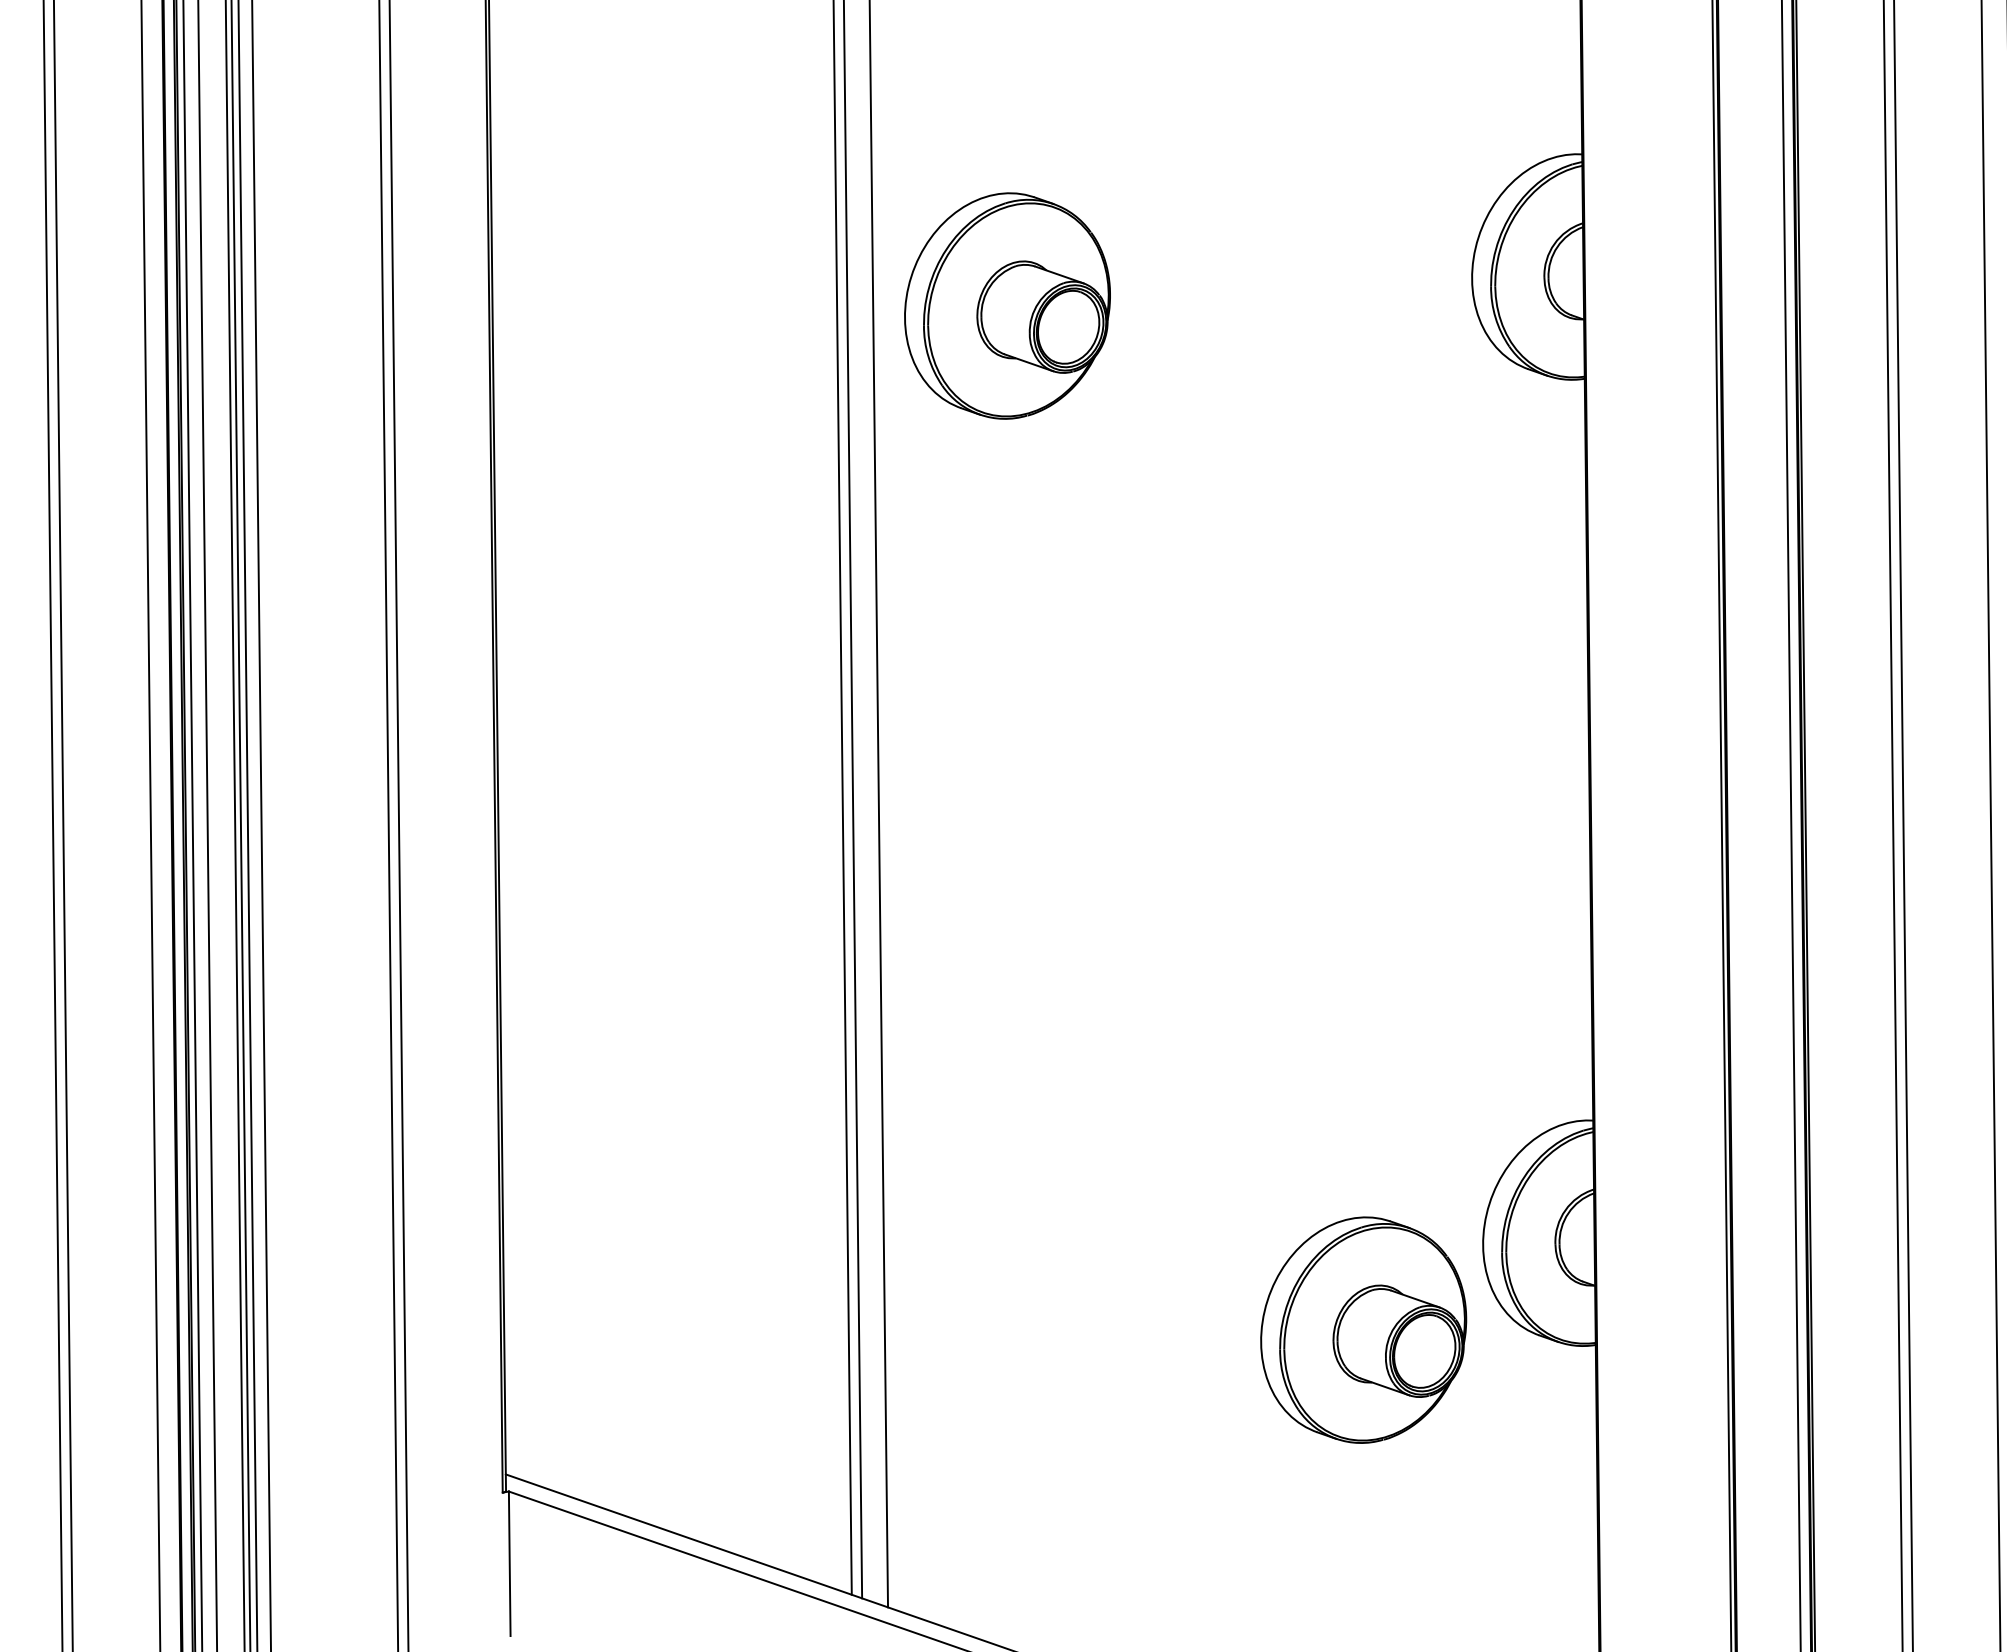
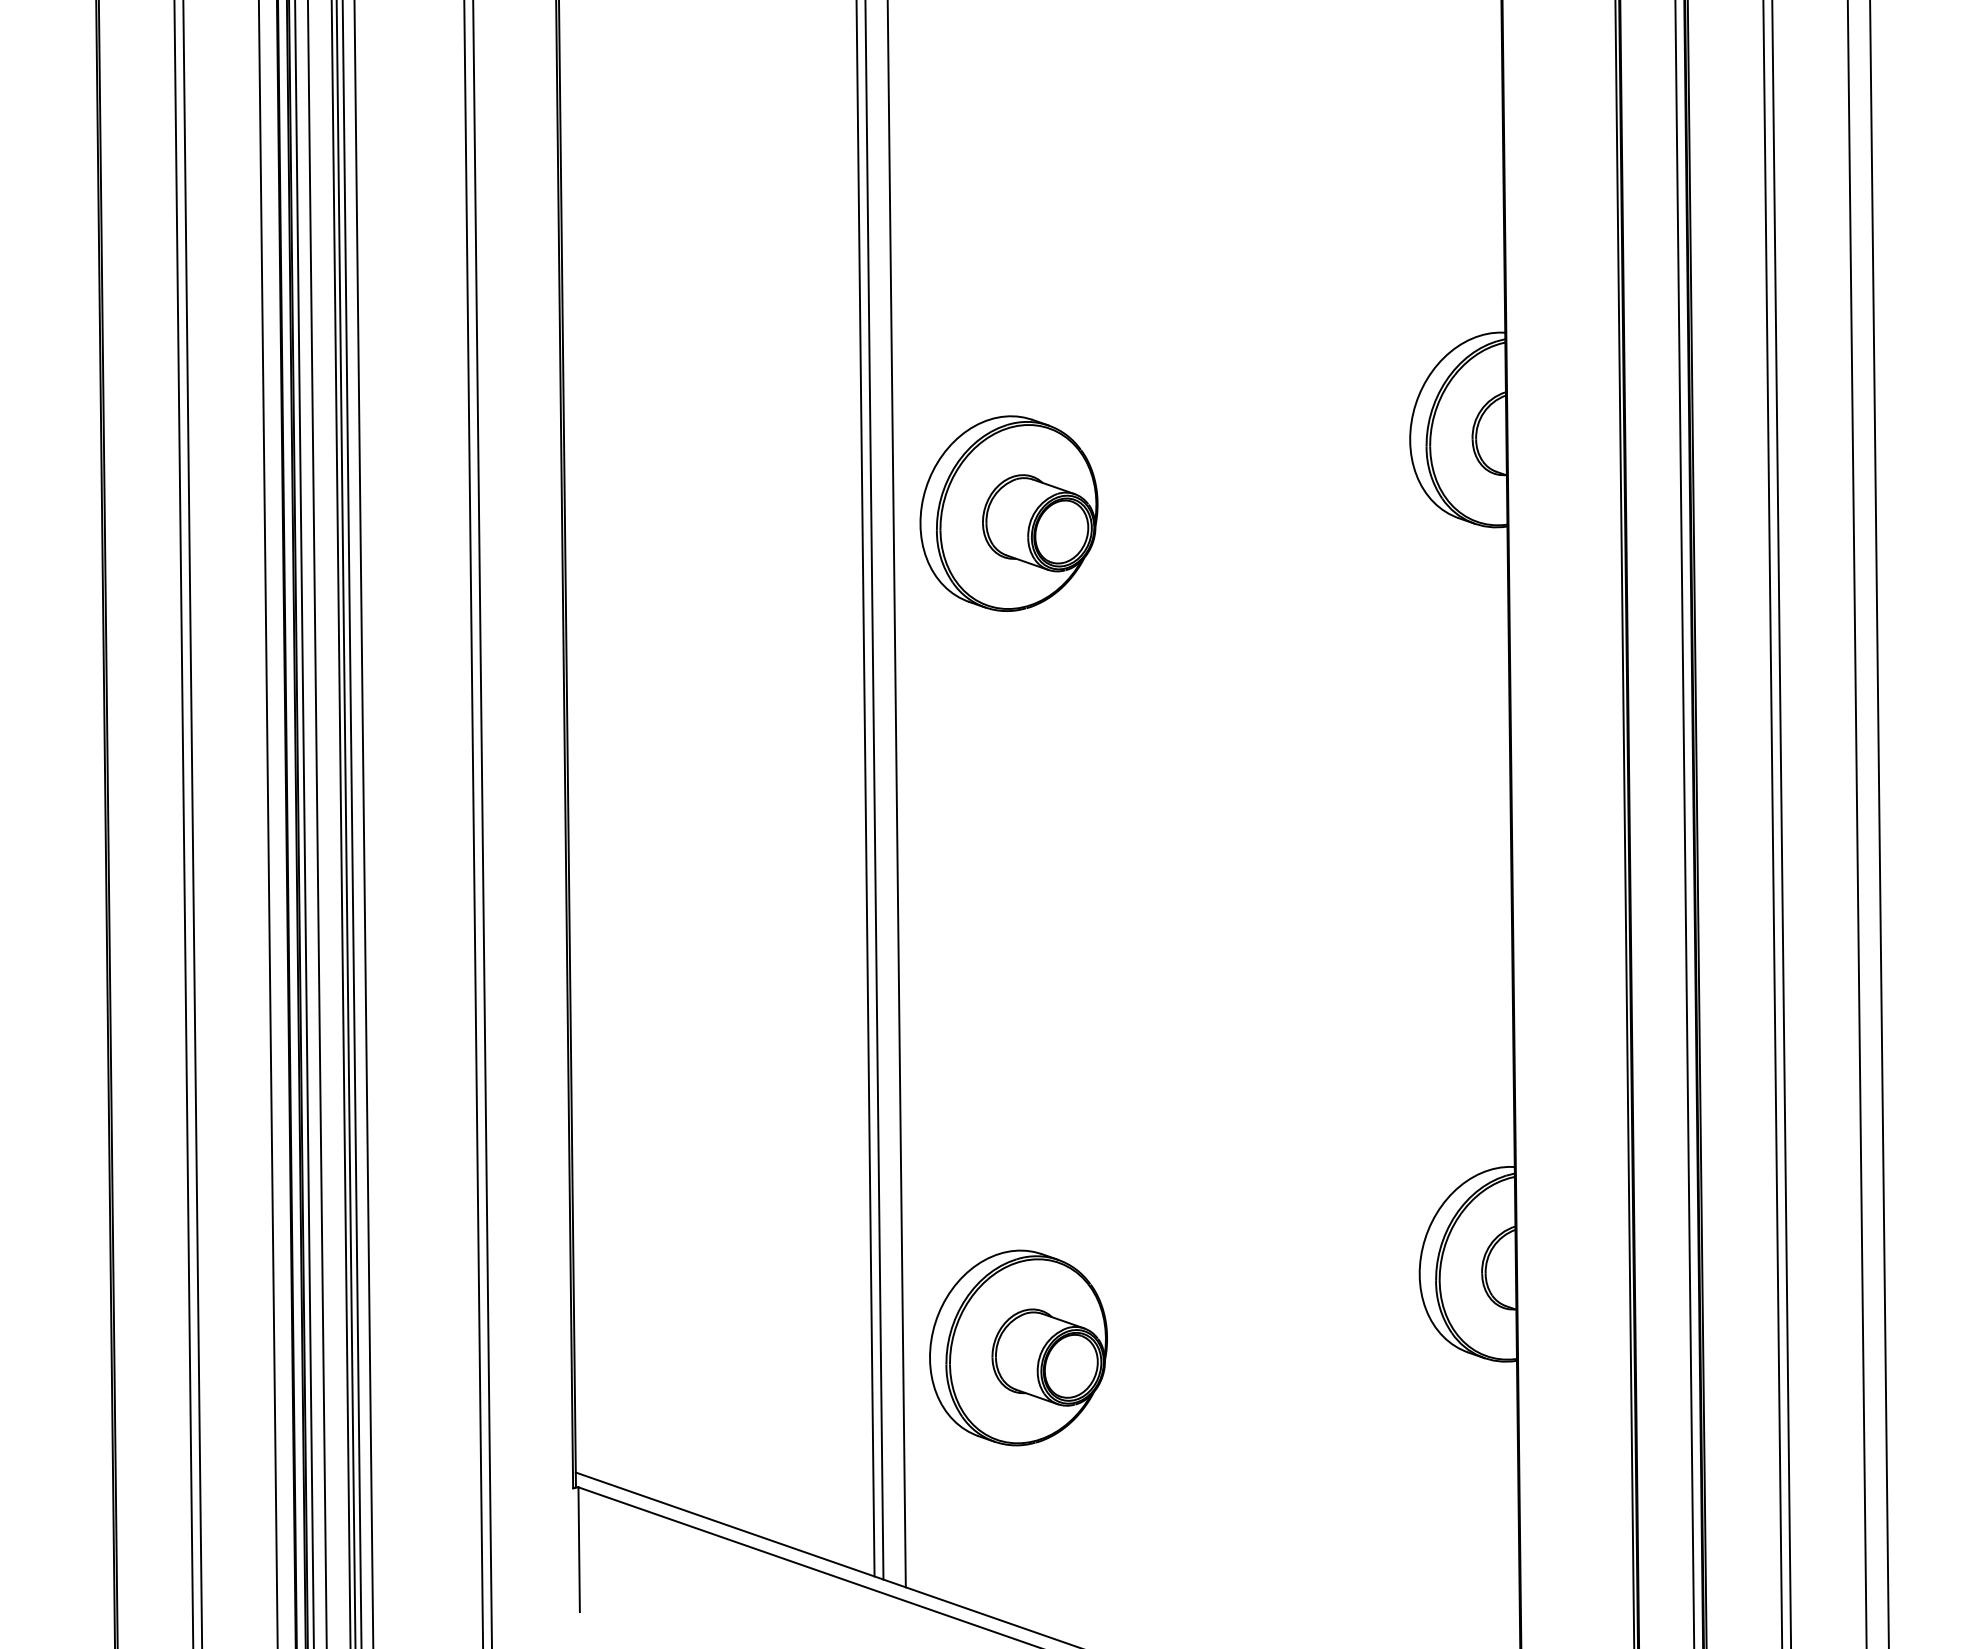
part: (1006, 305) -> (1008, 513), moved
part: (1363, 1329) -> (1018, 1347), moved

